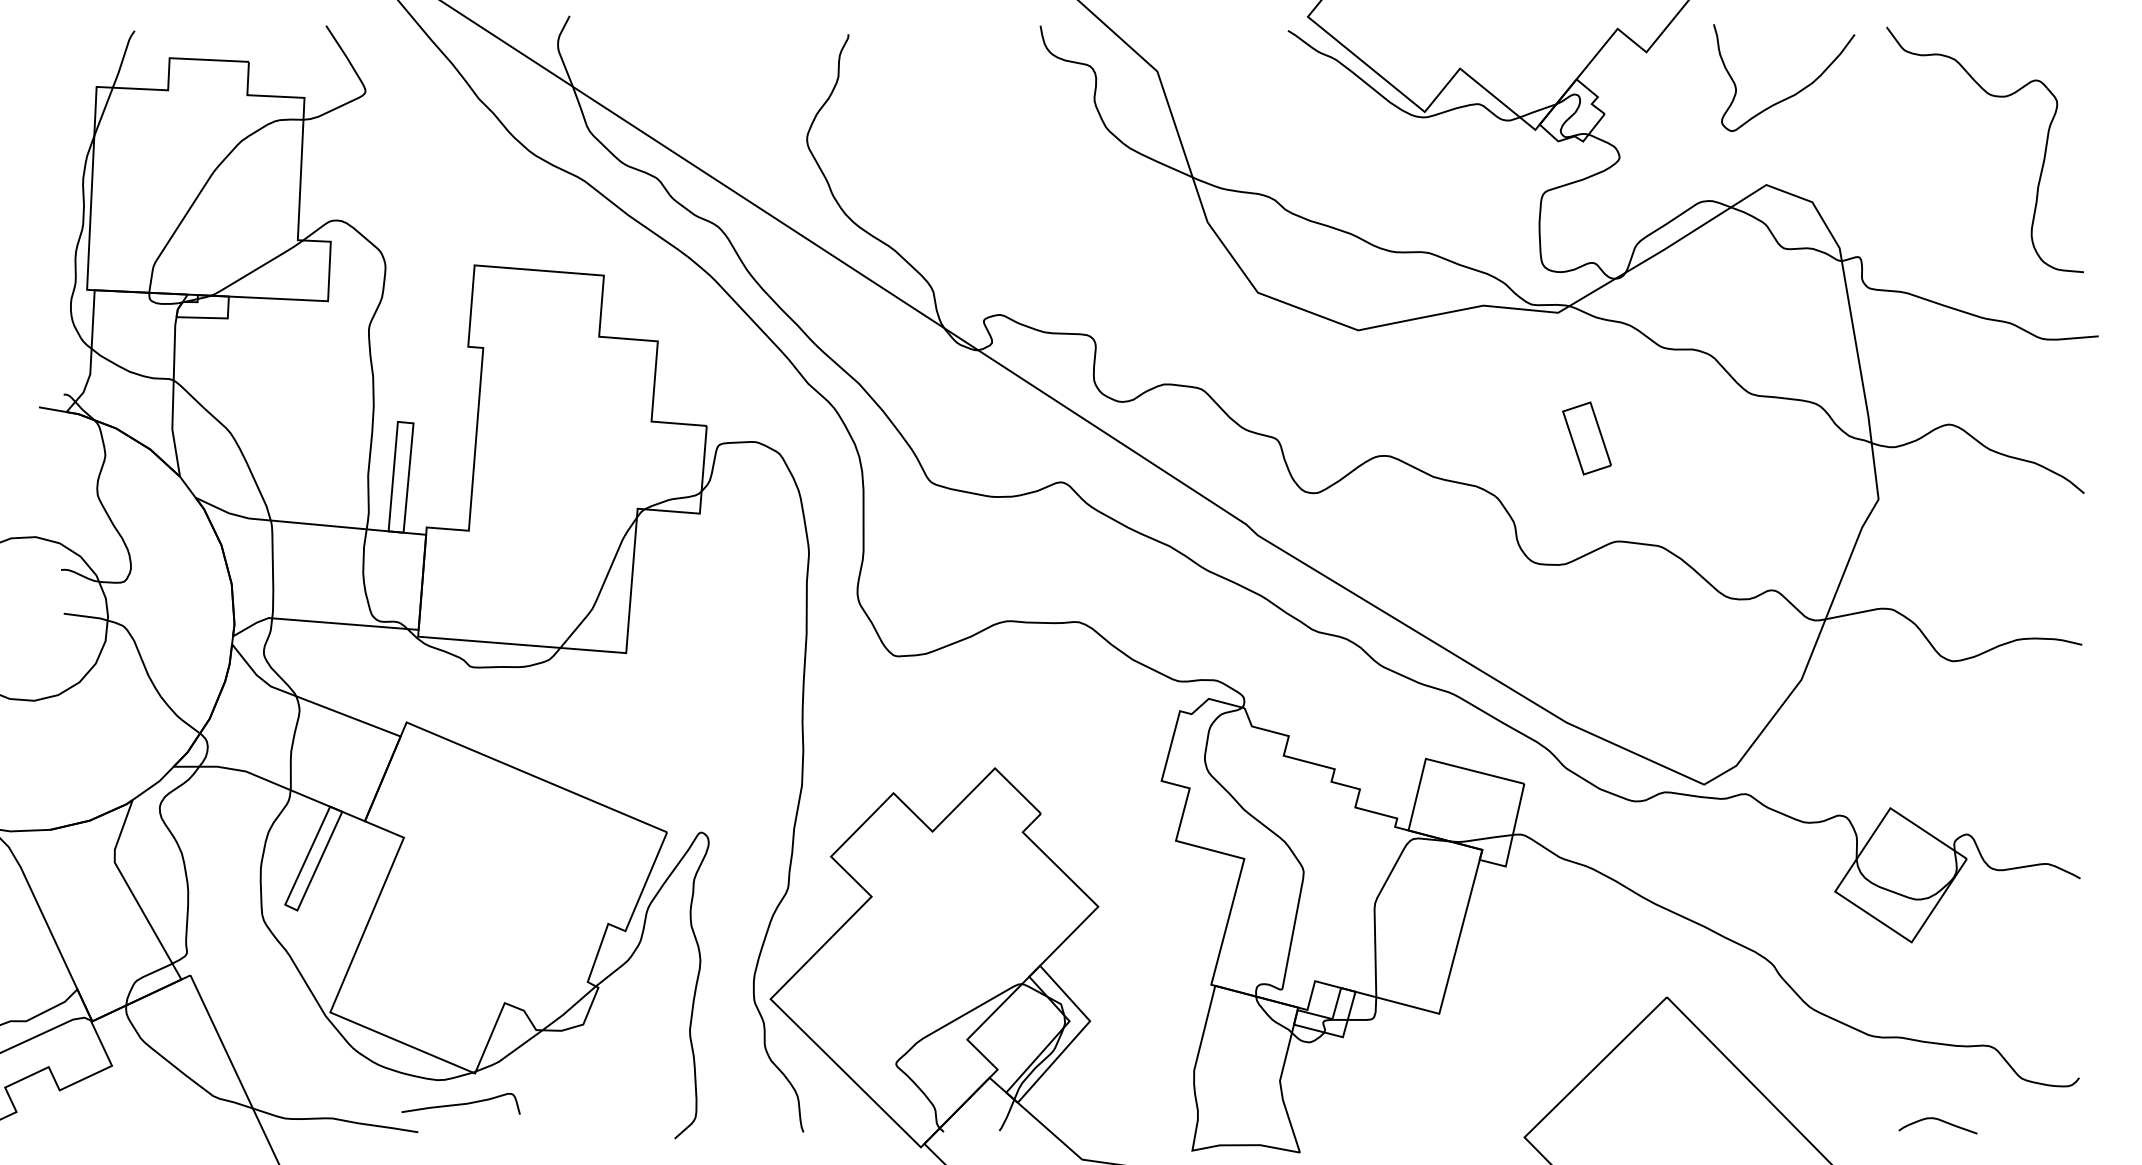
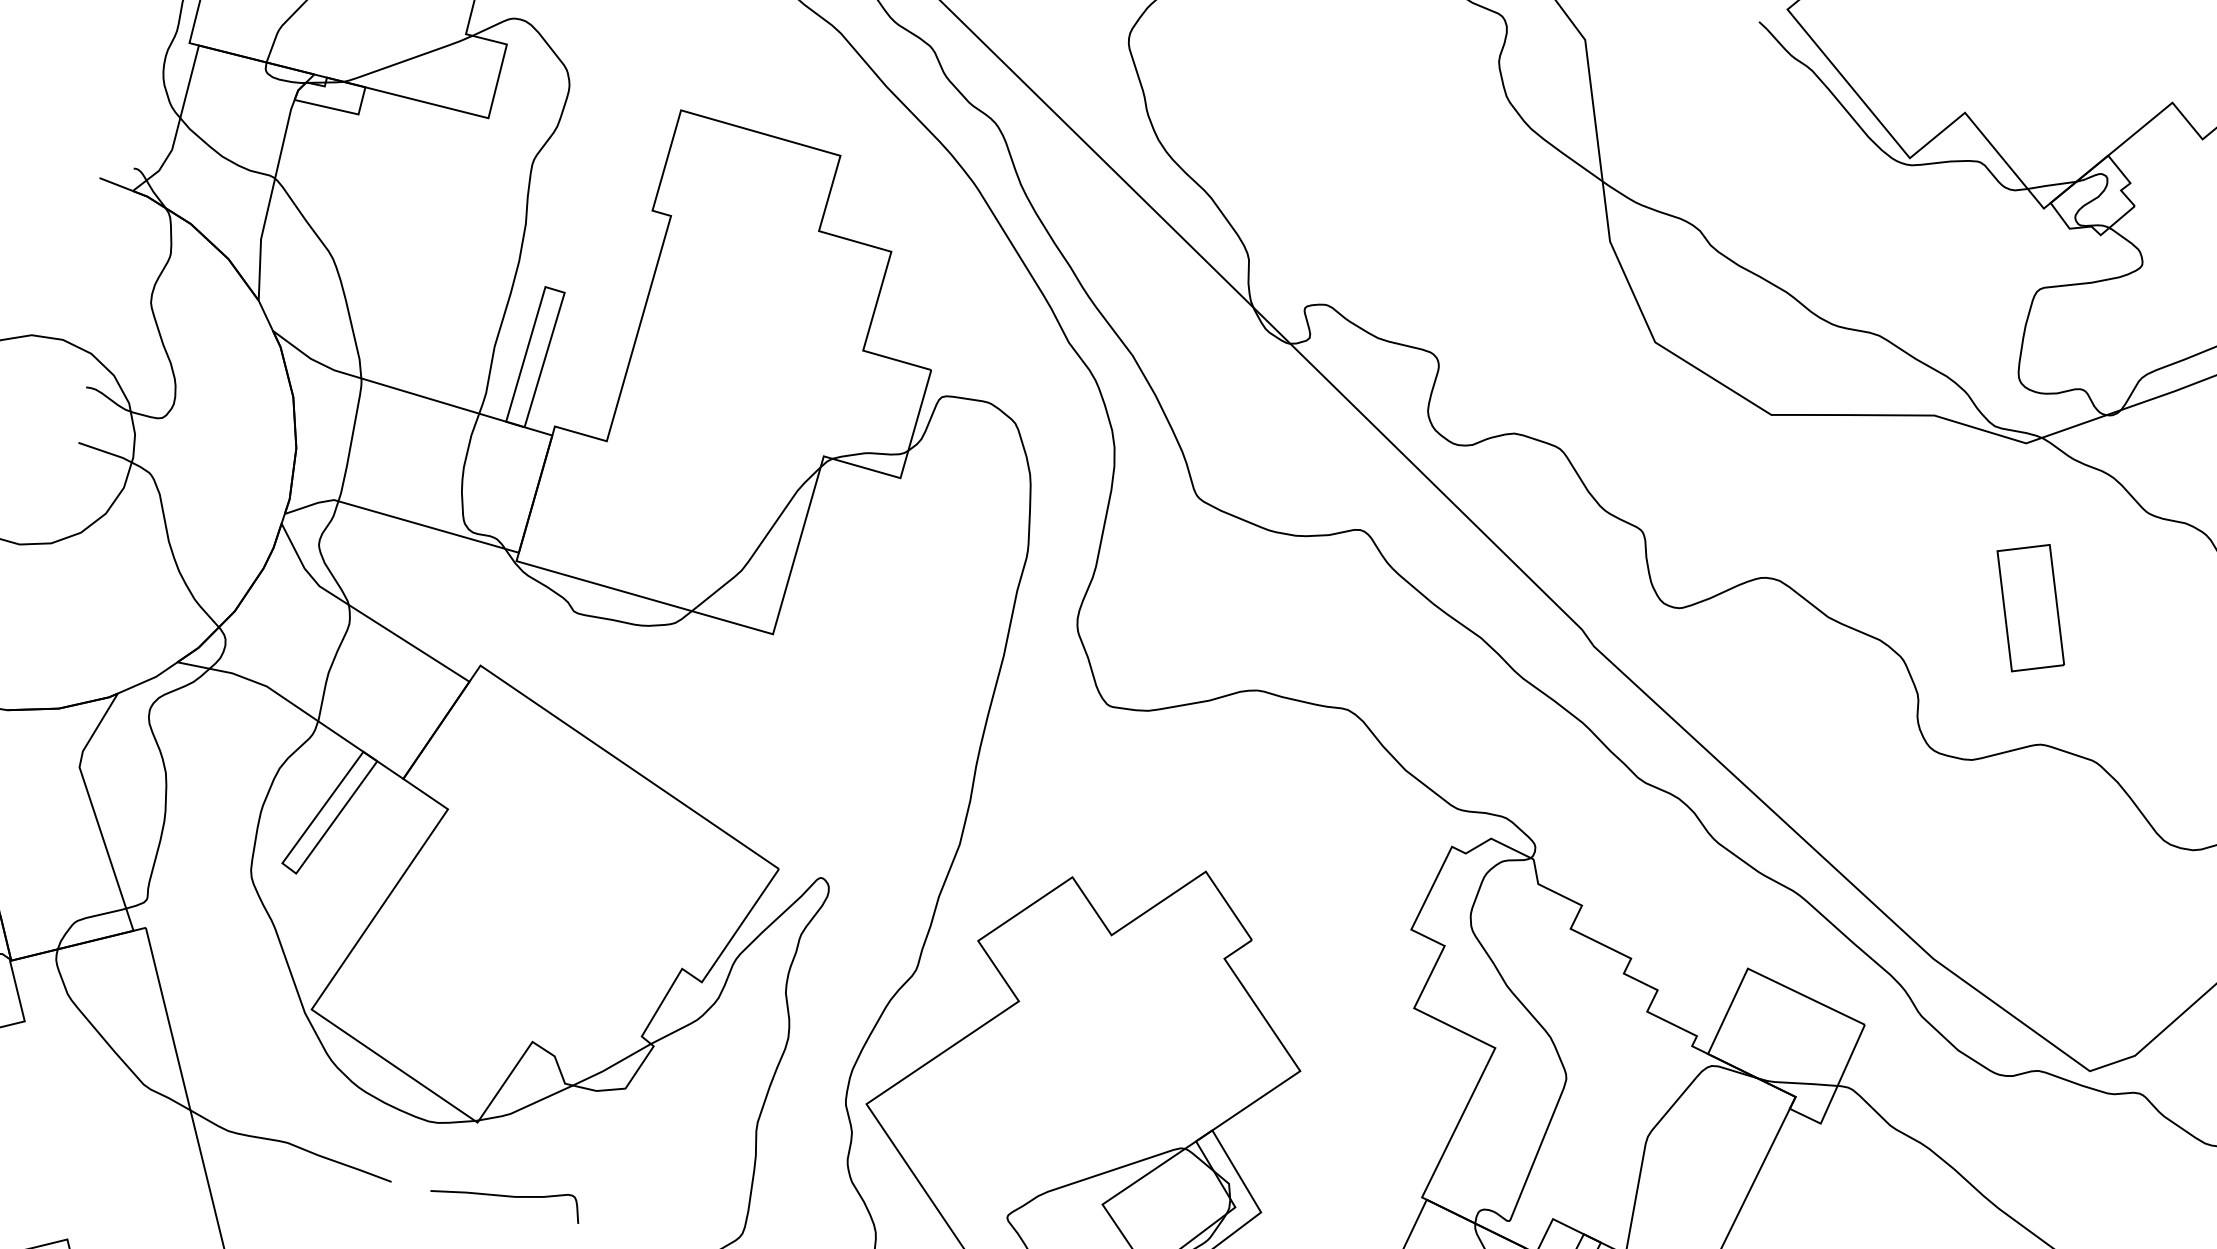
part: (1586, 438) -> (2029, 607), size x1.43
curve: (460, 1103) -> (506, 1194), moved

